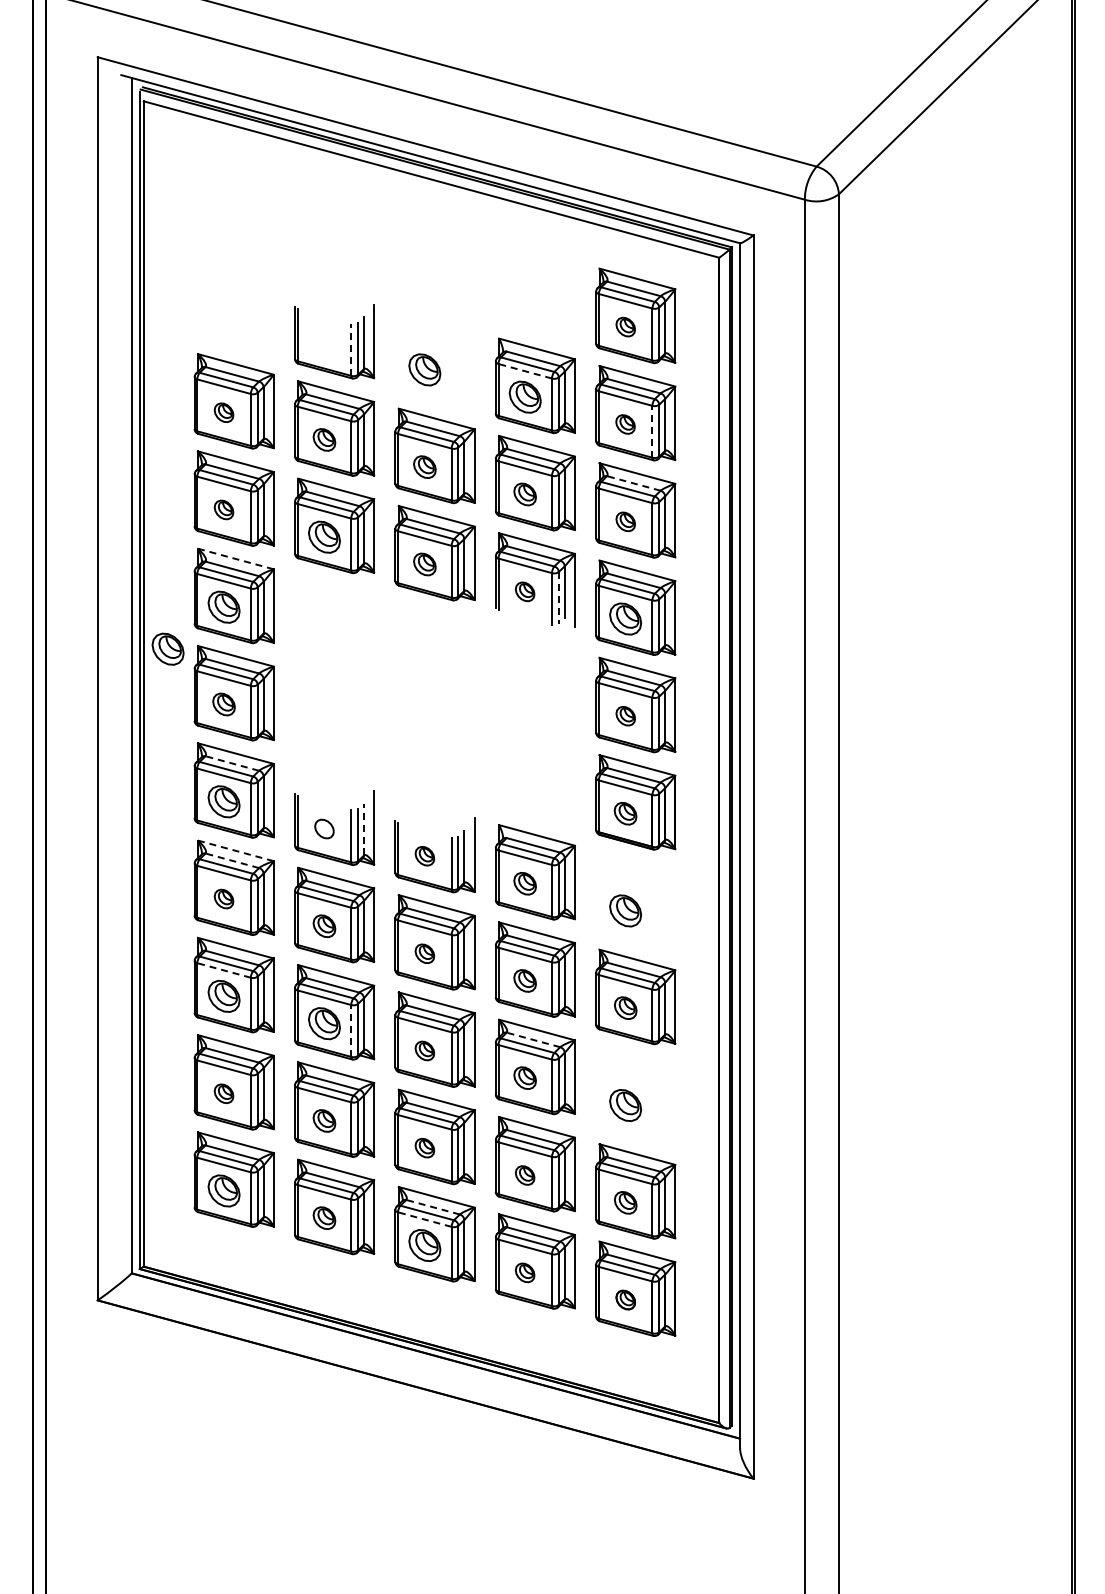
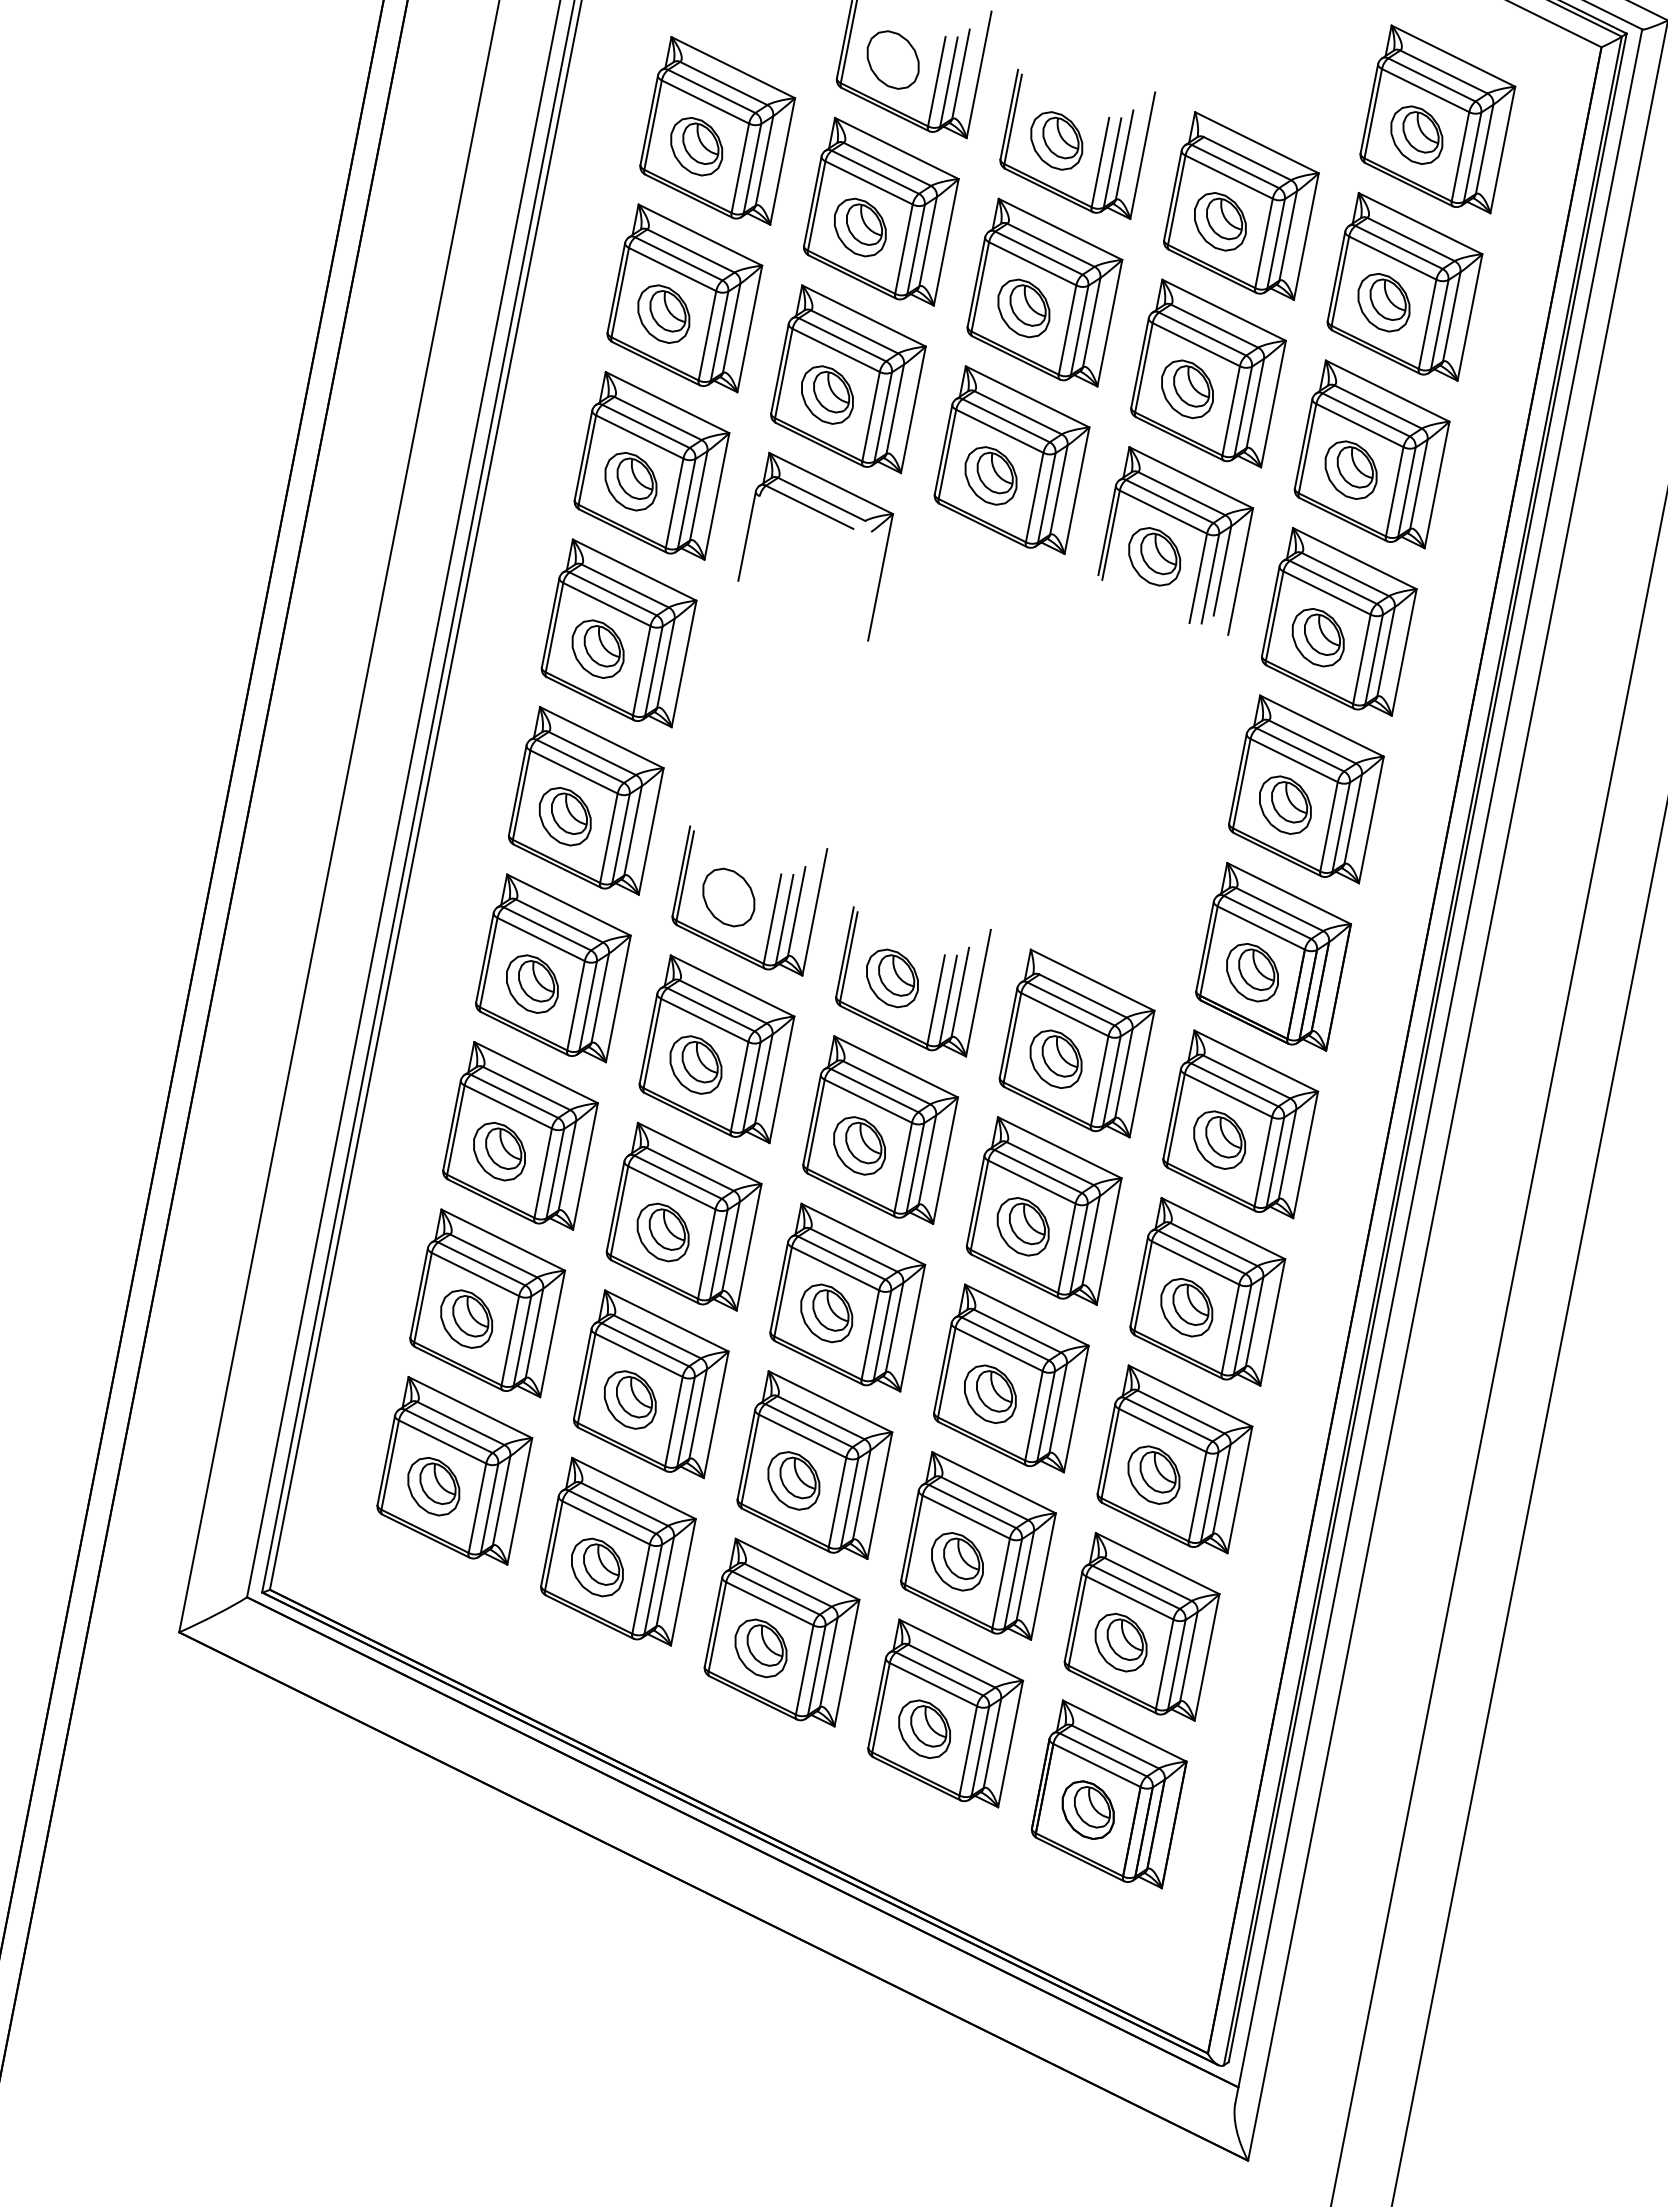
part: (625, 326) -> (1416, 133), size x1.67
part: (324, 342) -> (893, 59), added
line: (351, 349) -> (937, 81), dashed -> solid
part: (451, 368) -> (1103, 147), added
line: (525, 371) -> (1229, 177), dashed -> solid
part: (223, 412) -> (695, 146), size x1.67
part: (625, 424) -> (1383, 302), size x1.67
line: (652, 431) -> (1427, 323), dashed -> solid
part: (324, 439) -> (860, 226), size x1.43
part: (424, 466) -> (1023, 307), size x1.43
line: (633, 483) -> (1377, 406), dashed -> solid
part: (524, 494) -> (1186, 389), size x1.43
part: (223, 509) -> (662, 313), size x1.67
part: (625, 521) -> (1350, 469), size x1.67
line: (236, 559) -> (668, 403), dashed -> solid
part: (424, 564) -> (990, 475), size x1.43
part: (524, 591) -> (1153, 556), size x1.67
line: (558, 597) -> (1209, 577), dashed -> solid
part: (339, 606) -> (829, 519), added
part: (167, 648) -> (519, 533), removed
part: (223, 704) -> (597, 648), size x1.43
part: (625, 715) -> (1285, 803), size x1.67
line: (232, 763) -> (592, 753), dashed -> solid
part: (625, 813) -> (1252, 972), size x1.43
part: (324, 828) -> (729, 896), size x1.67
line: (363, 829) -> (795, 911), dashed -> solid
line: (236, 851) -> (569, 906), dashed -> solid
part: (424, 855) -> (892, 976), size x1.67
line: (232, 860) -> (559, 920), dashed -> solid
part: (524, 883) -> (1054, 1058), size x1.43
part: (223, 898) -> (531, 982), size x1.67
part: (635, 899) -> (1240, 1123), added
part: (324, 925) -> (696, 1063), size x1.43
part: (424, 953) -> (859, 1145), size x1.67
line: (224, 970) -> (508, 1107), dashed -> solid
part: (524, 980) -> (1022, 1225), size x1.43
part: (625, 1007) -> (1186, 1306), size x1.43
line: (351, 1030) -> (707, 1253), dashed -> solid
line: (533, 1039) -> (1017, 1330), dashed -> solid
part: (424, 1050) -> (826, 1312), size x1.67
part: (524, 1077) -> (989, 1392), size x1.43
part: (223, 1093) -> (465, 1318), size x1.67
part: (635, 1094) -> (1174, 1459), added
part: (324, 1120) -> (630, 1399), size x1.43
part: (424, 1147) -> (793, 1479), size x1.67
part: (524, 1175) -> (956, 1561), size x1.67
part: (625, 1202) -> (1120, 1642), size x1.43
line: (433, 1207) -> (788, 1585), dashed -> solid
part: (324, 1217) -> (597, 1566), size x1.43
line: (424, 1219) -> (769, 1603), dashed -> solid
part: (524, 1272) -> (923, 1728), size x1.67
part: (625, 1299) -> (1088, 1809), size x1.67

